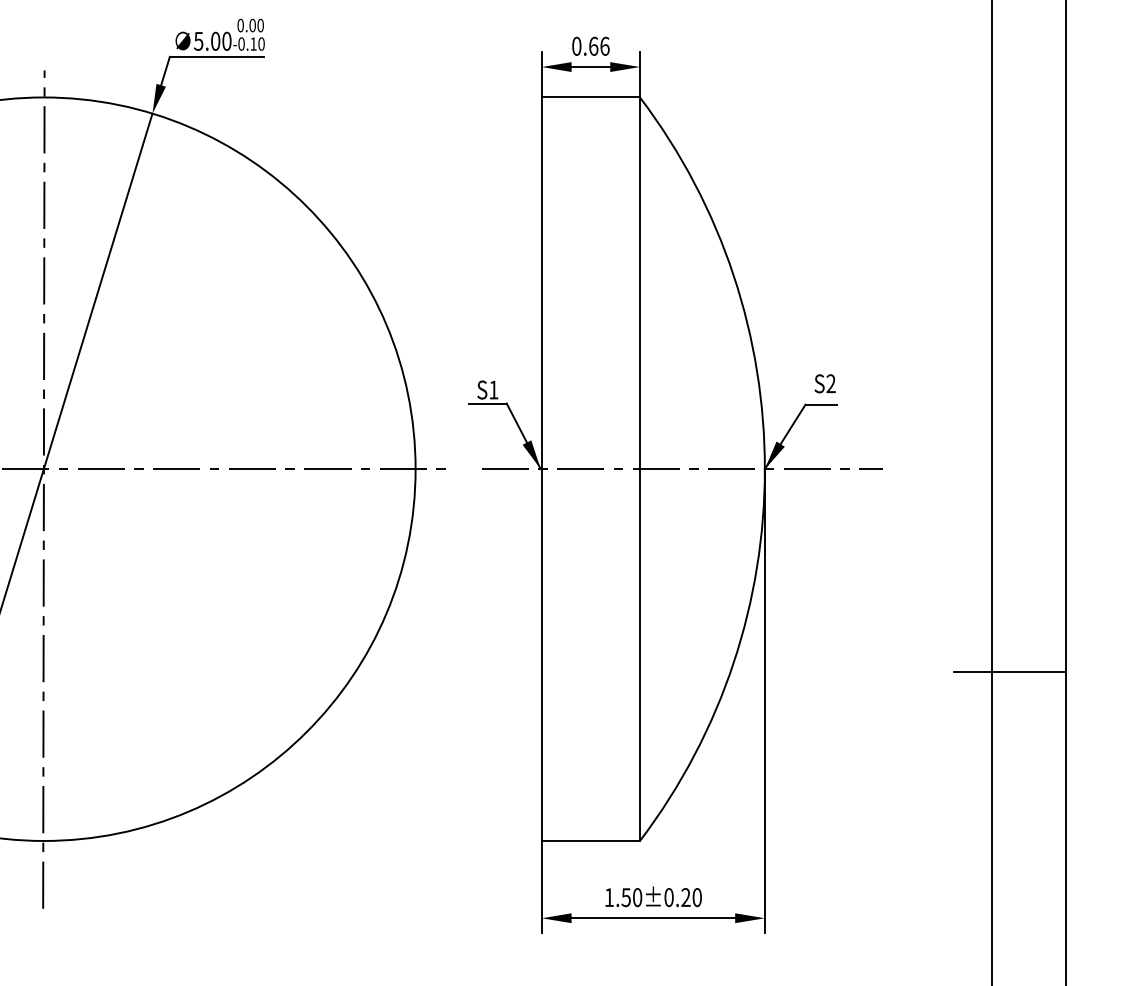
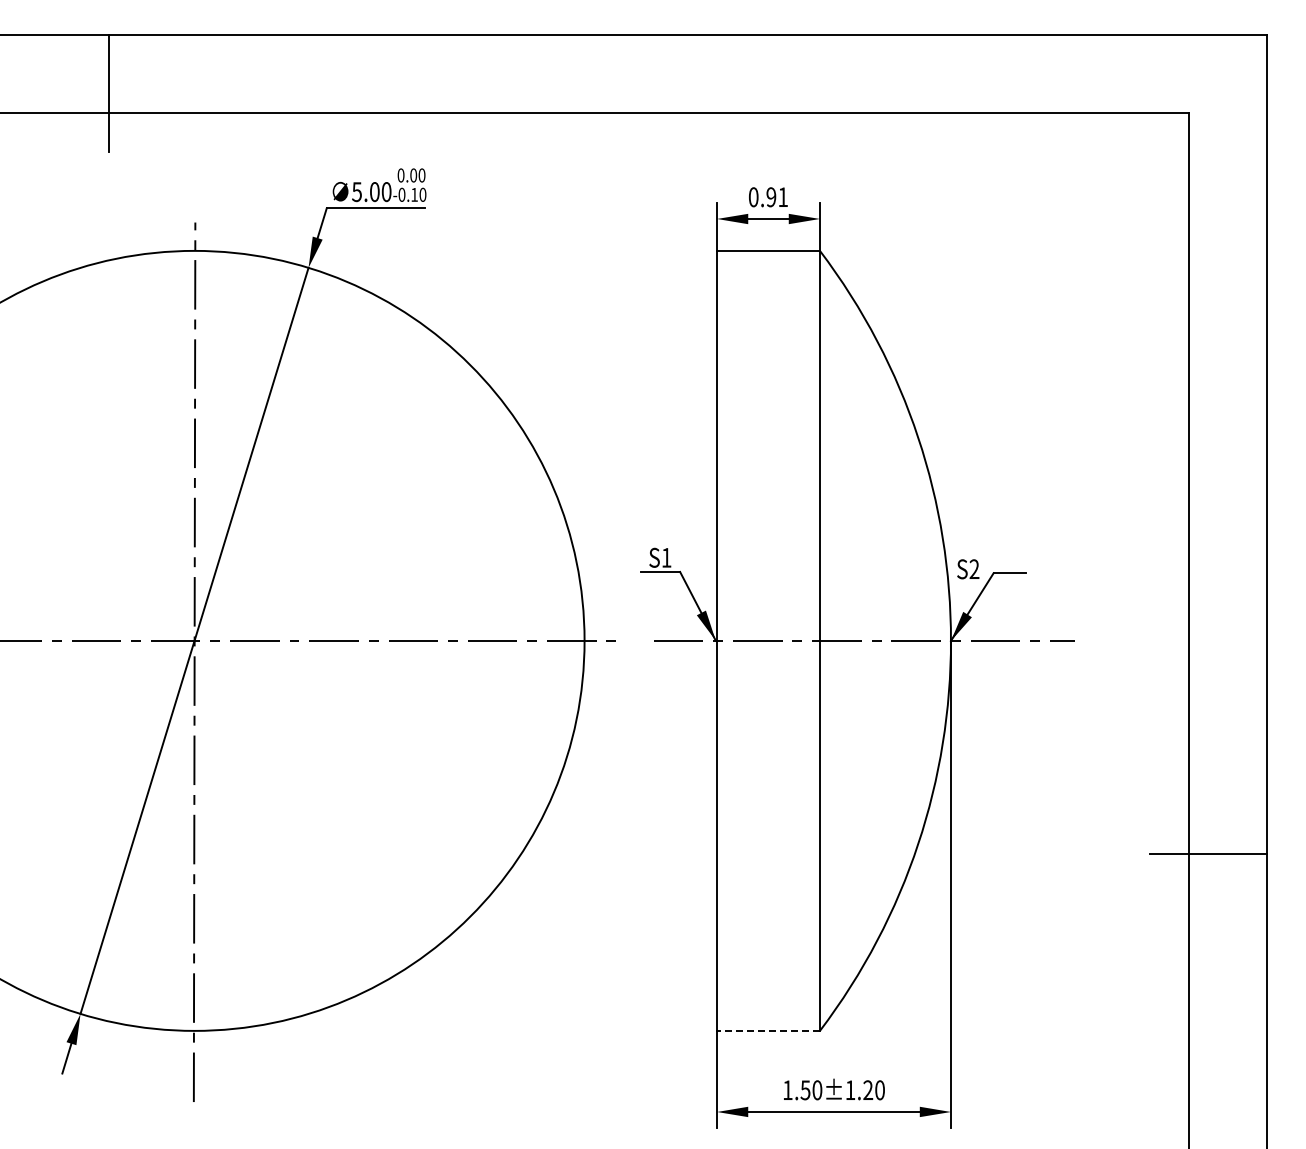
text: (599, 46) -> (777, 197), 0.66 -> 0.91
text: (825, 384) -> (968, 569), moved
line: (589, 840) -> (767, 1030), solid -> dashed
text: (669, 897) -> (850, 1090), 1.50±0.20 -> 1.50±1.20

